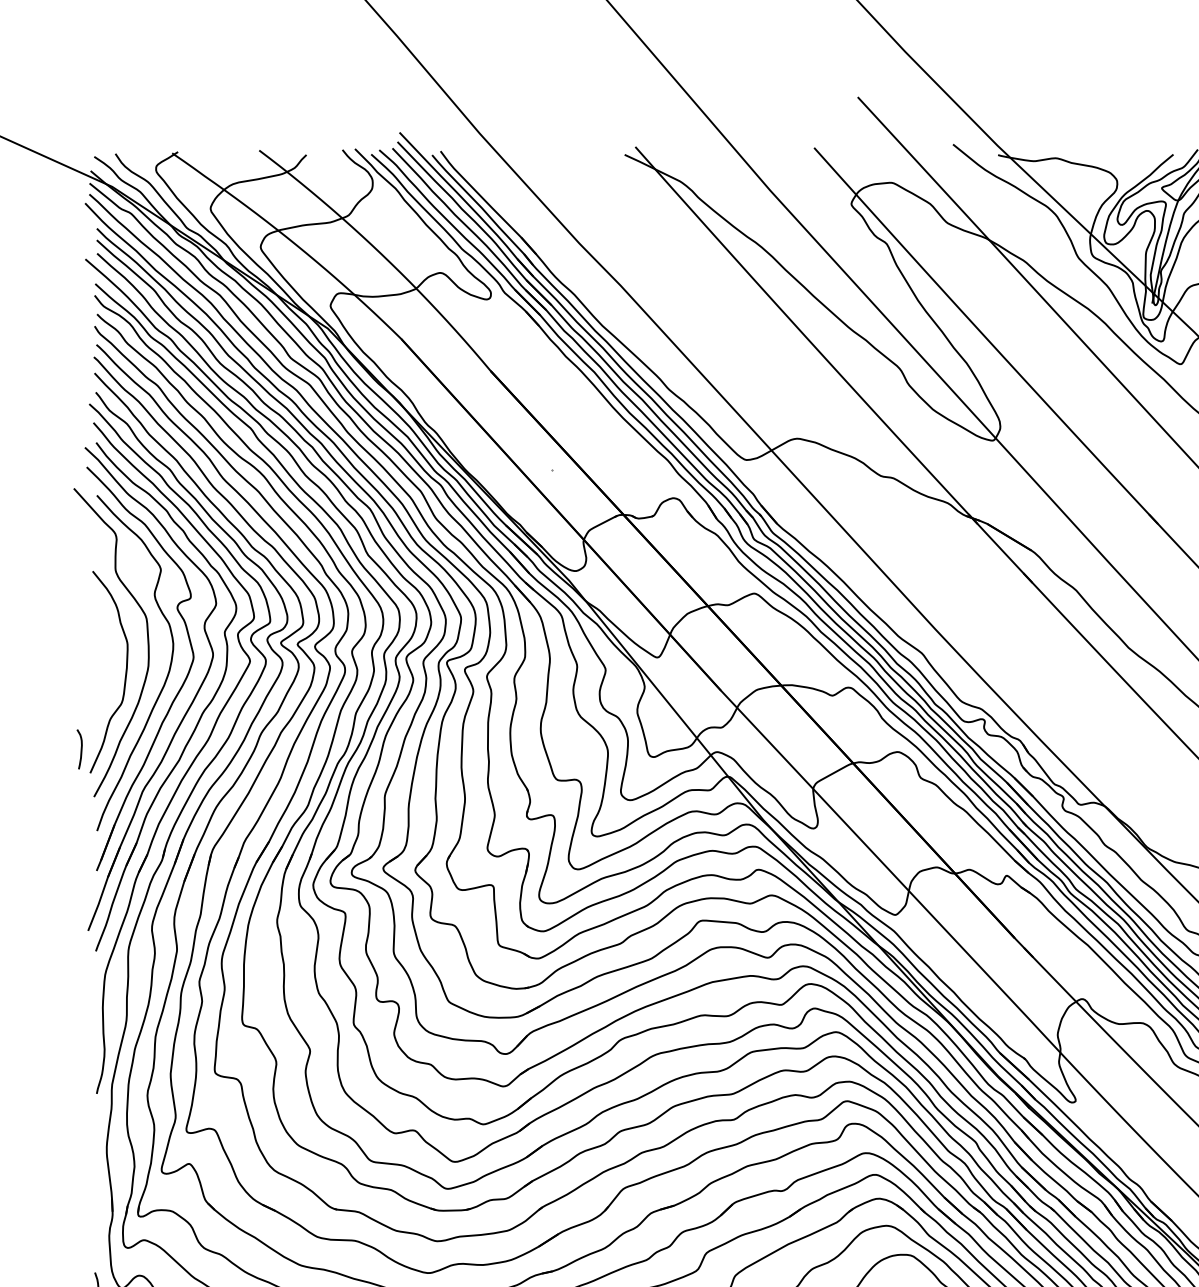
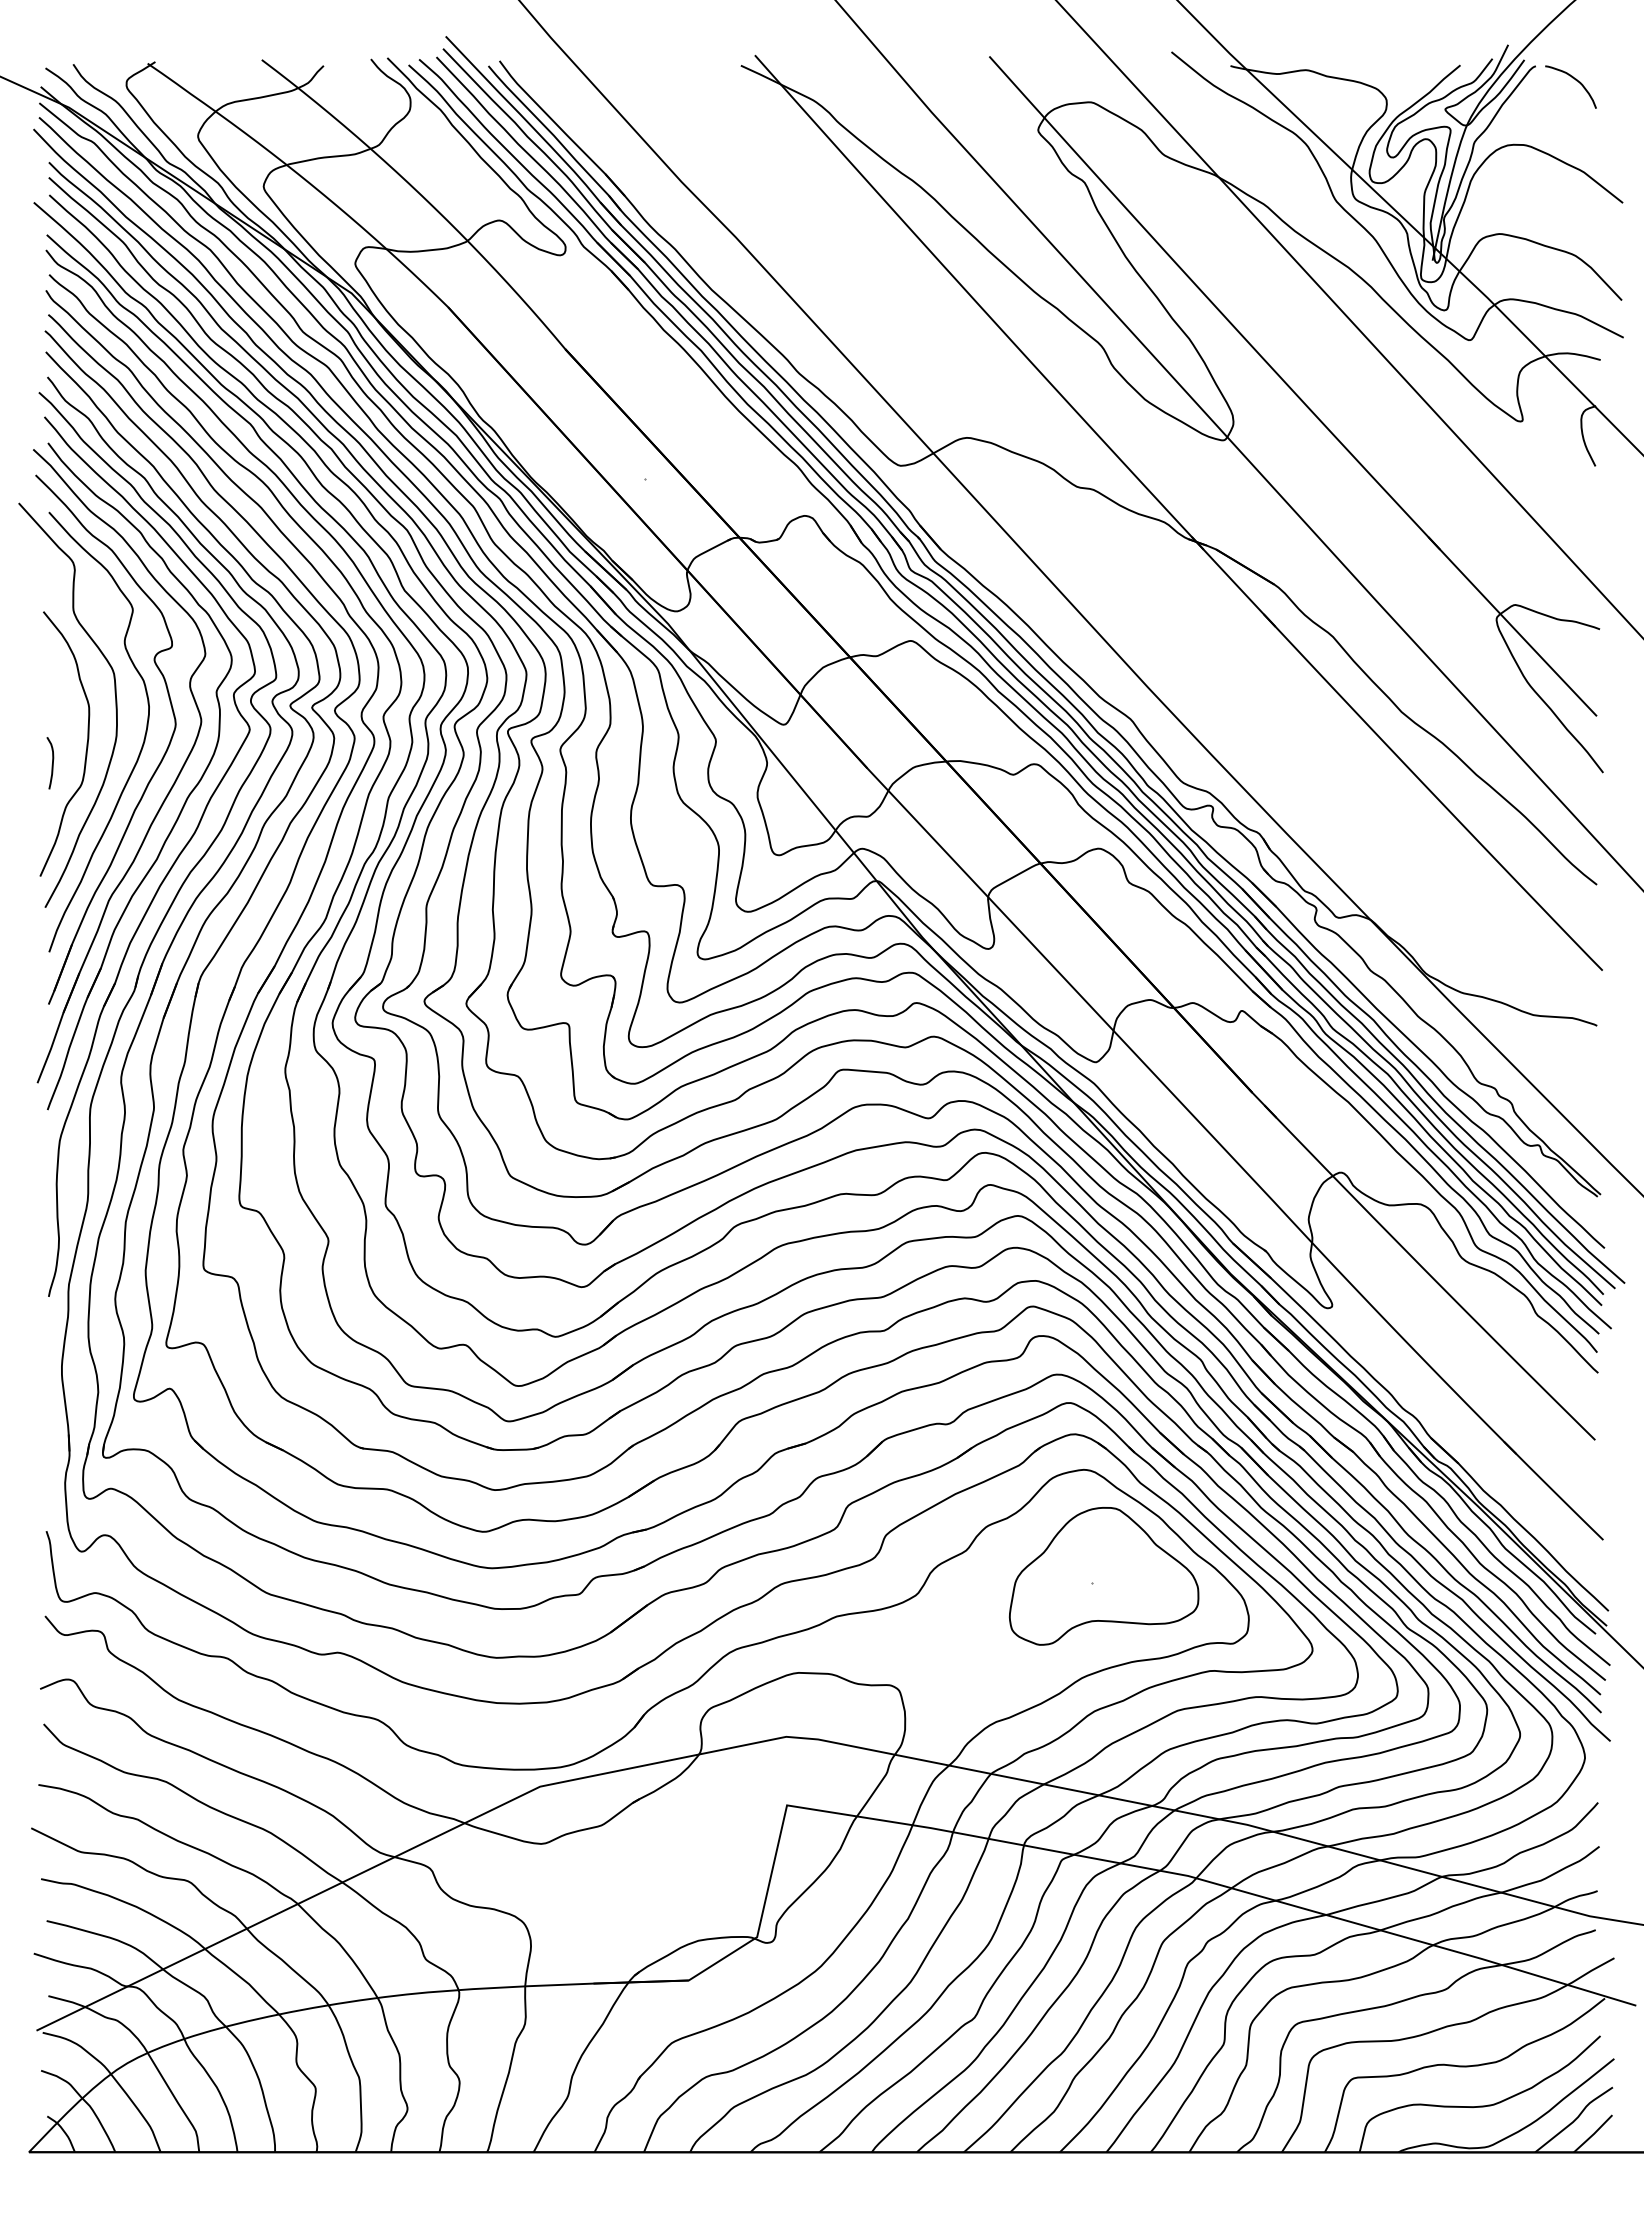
curve: (80, 750) -> (51, 764), moved

